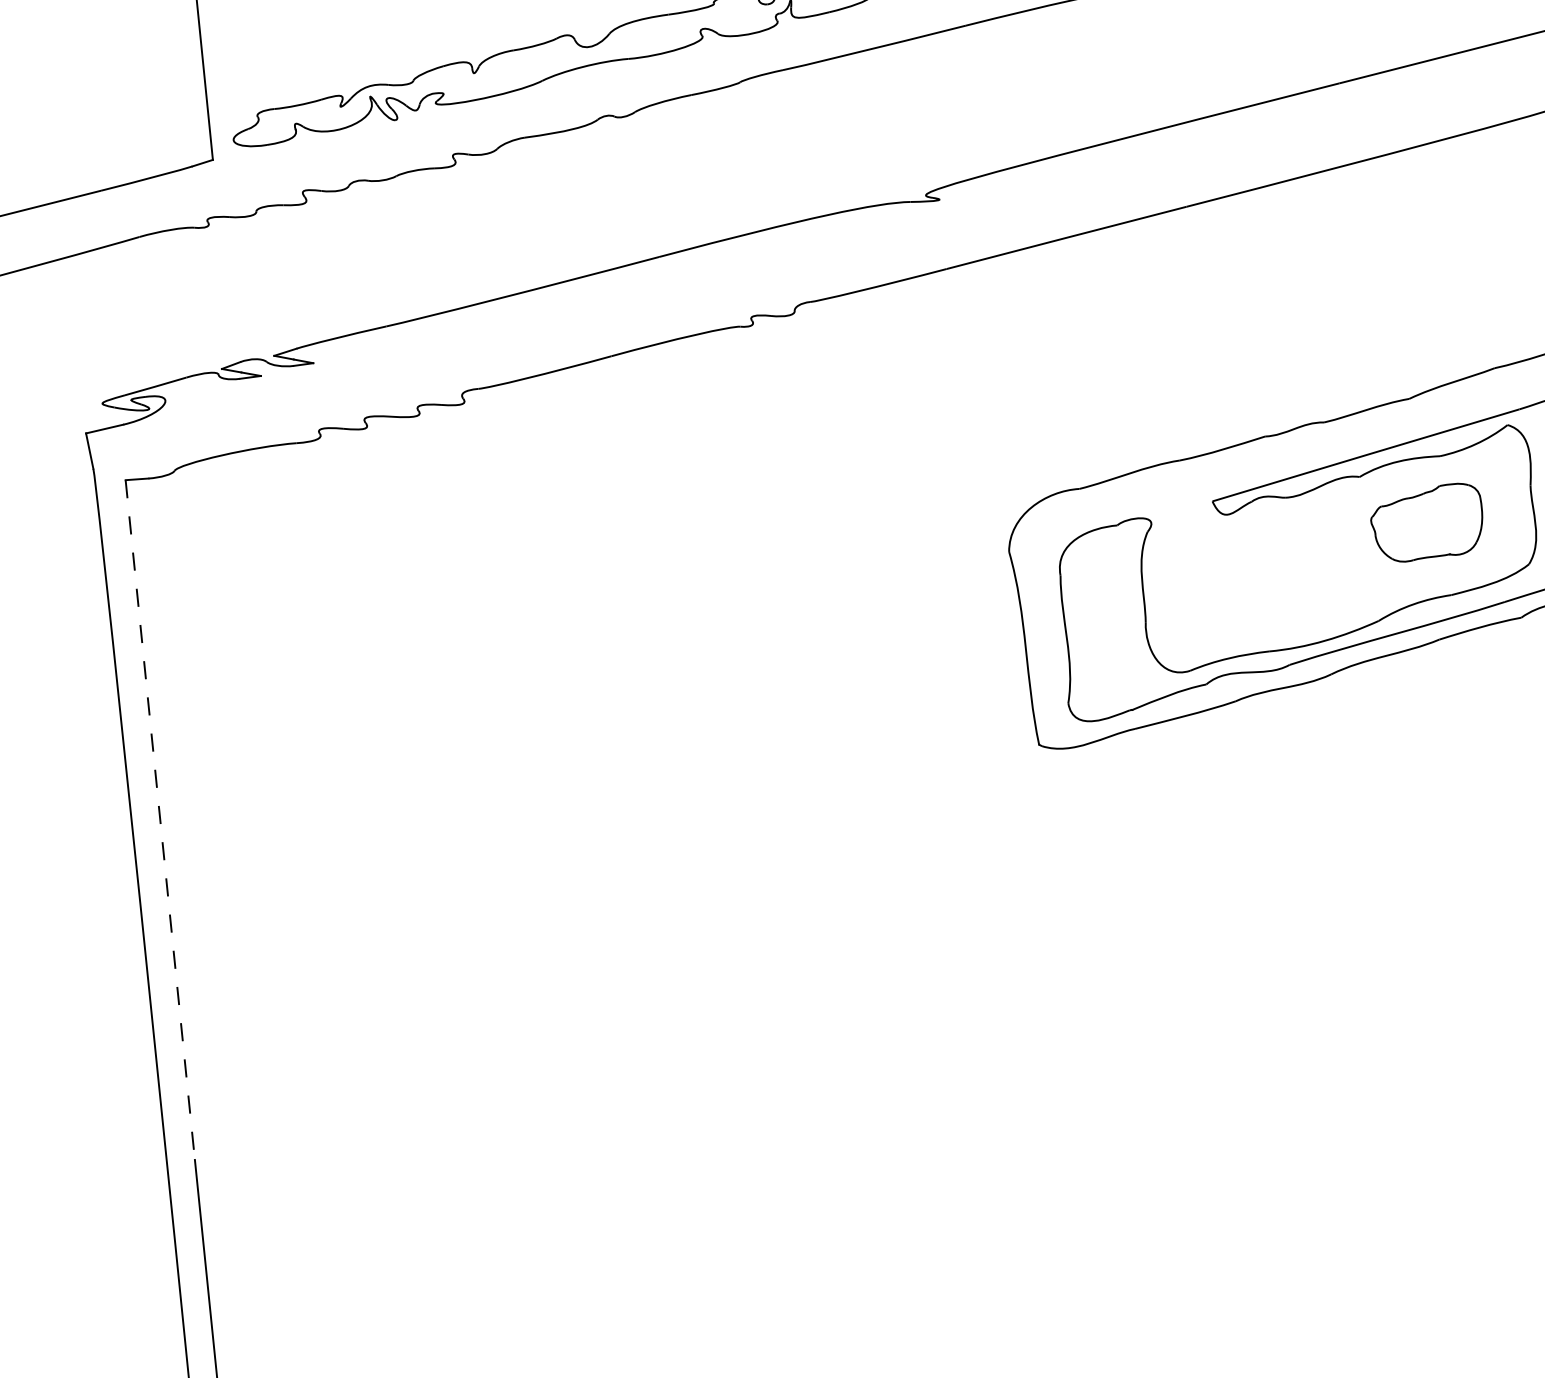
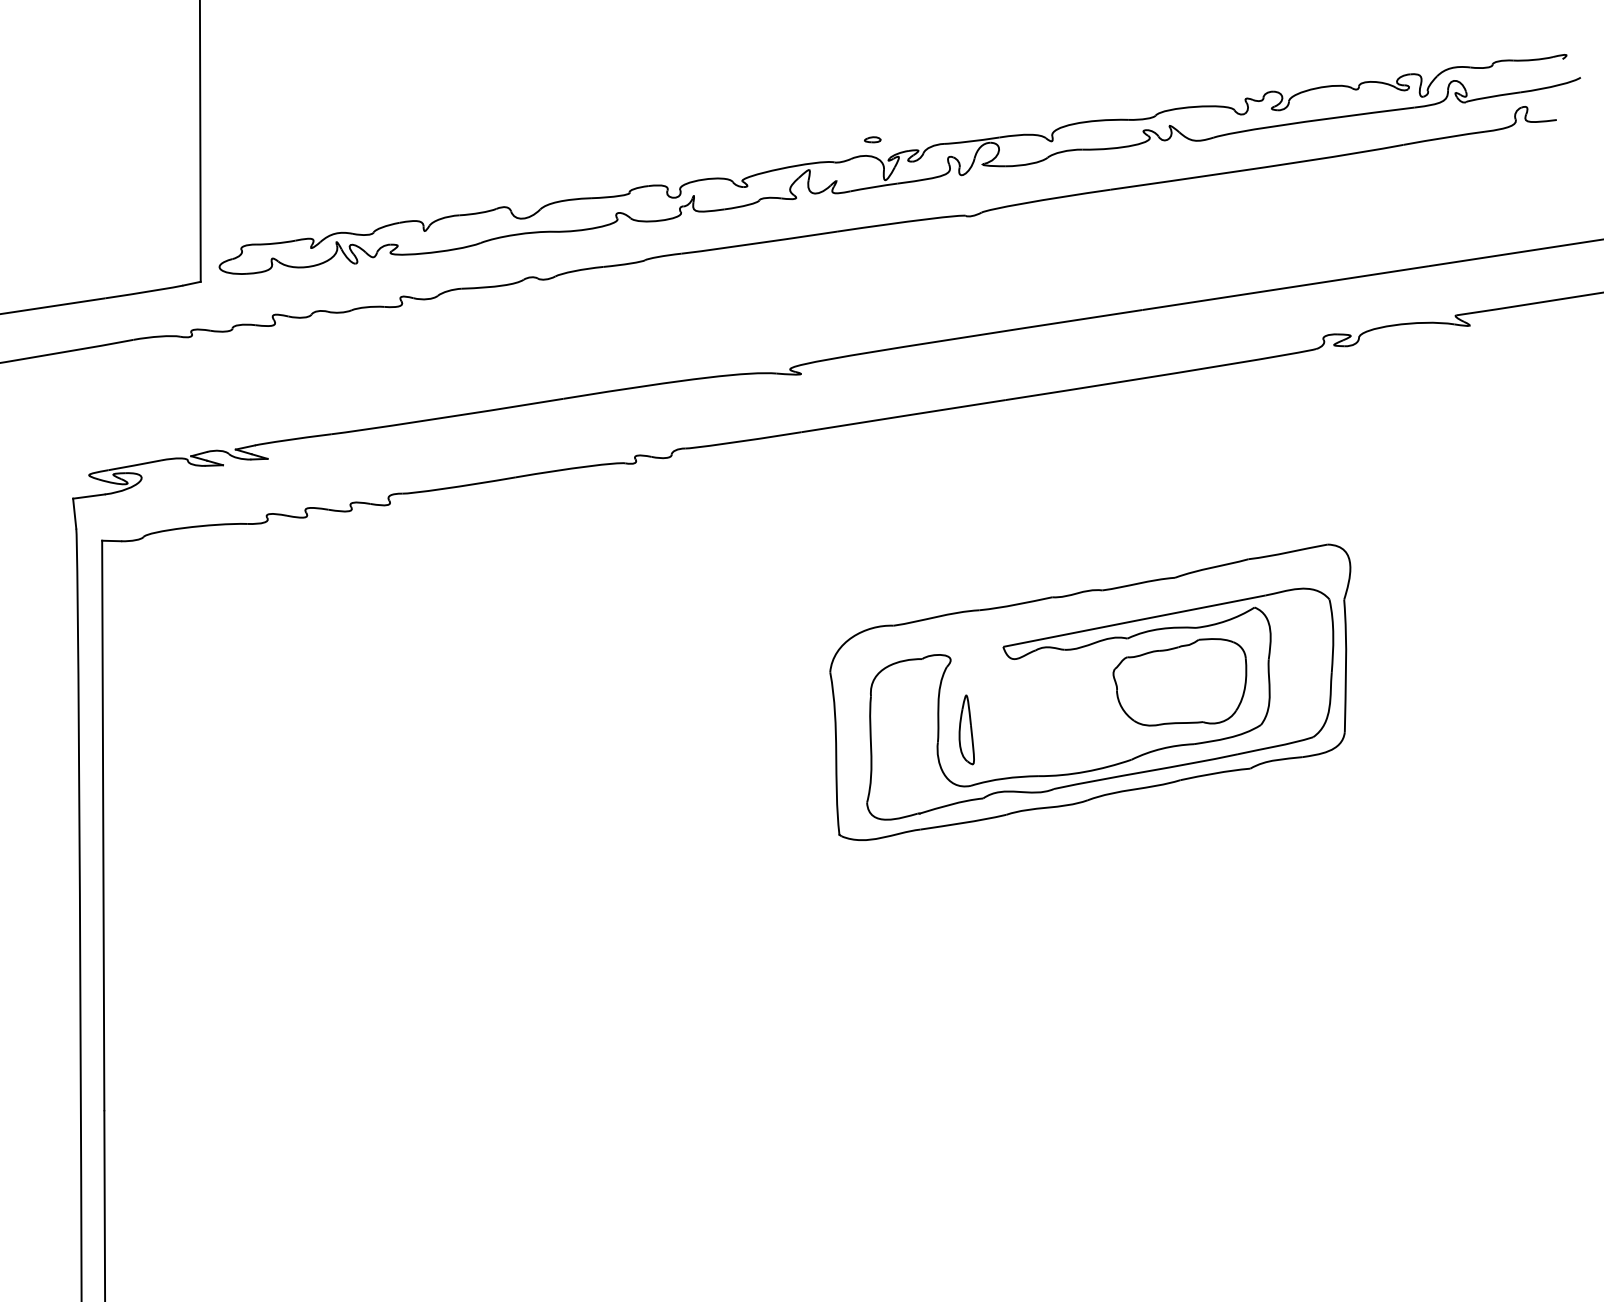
part: (1426, 523) -> (1179, 682), size x1.43
part: (1178, 604) -> (966, 729), added
line: (160, 819) -> (103, 825), dashed -> solid

